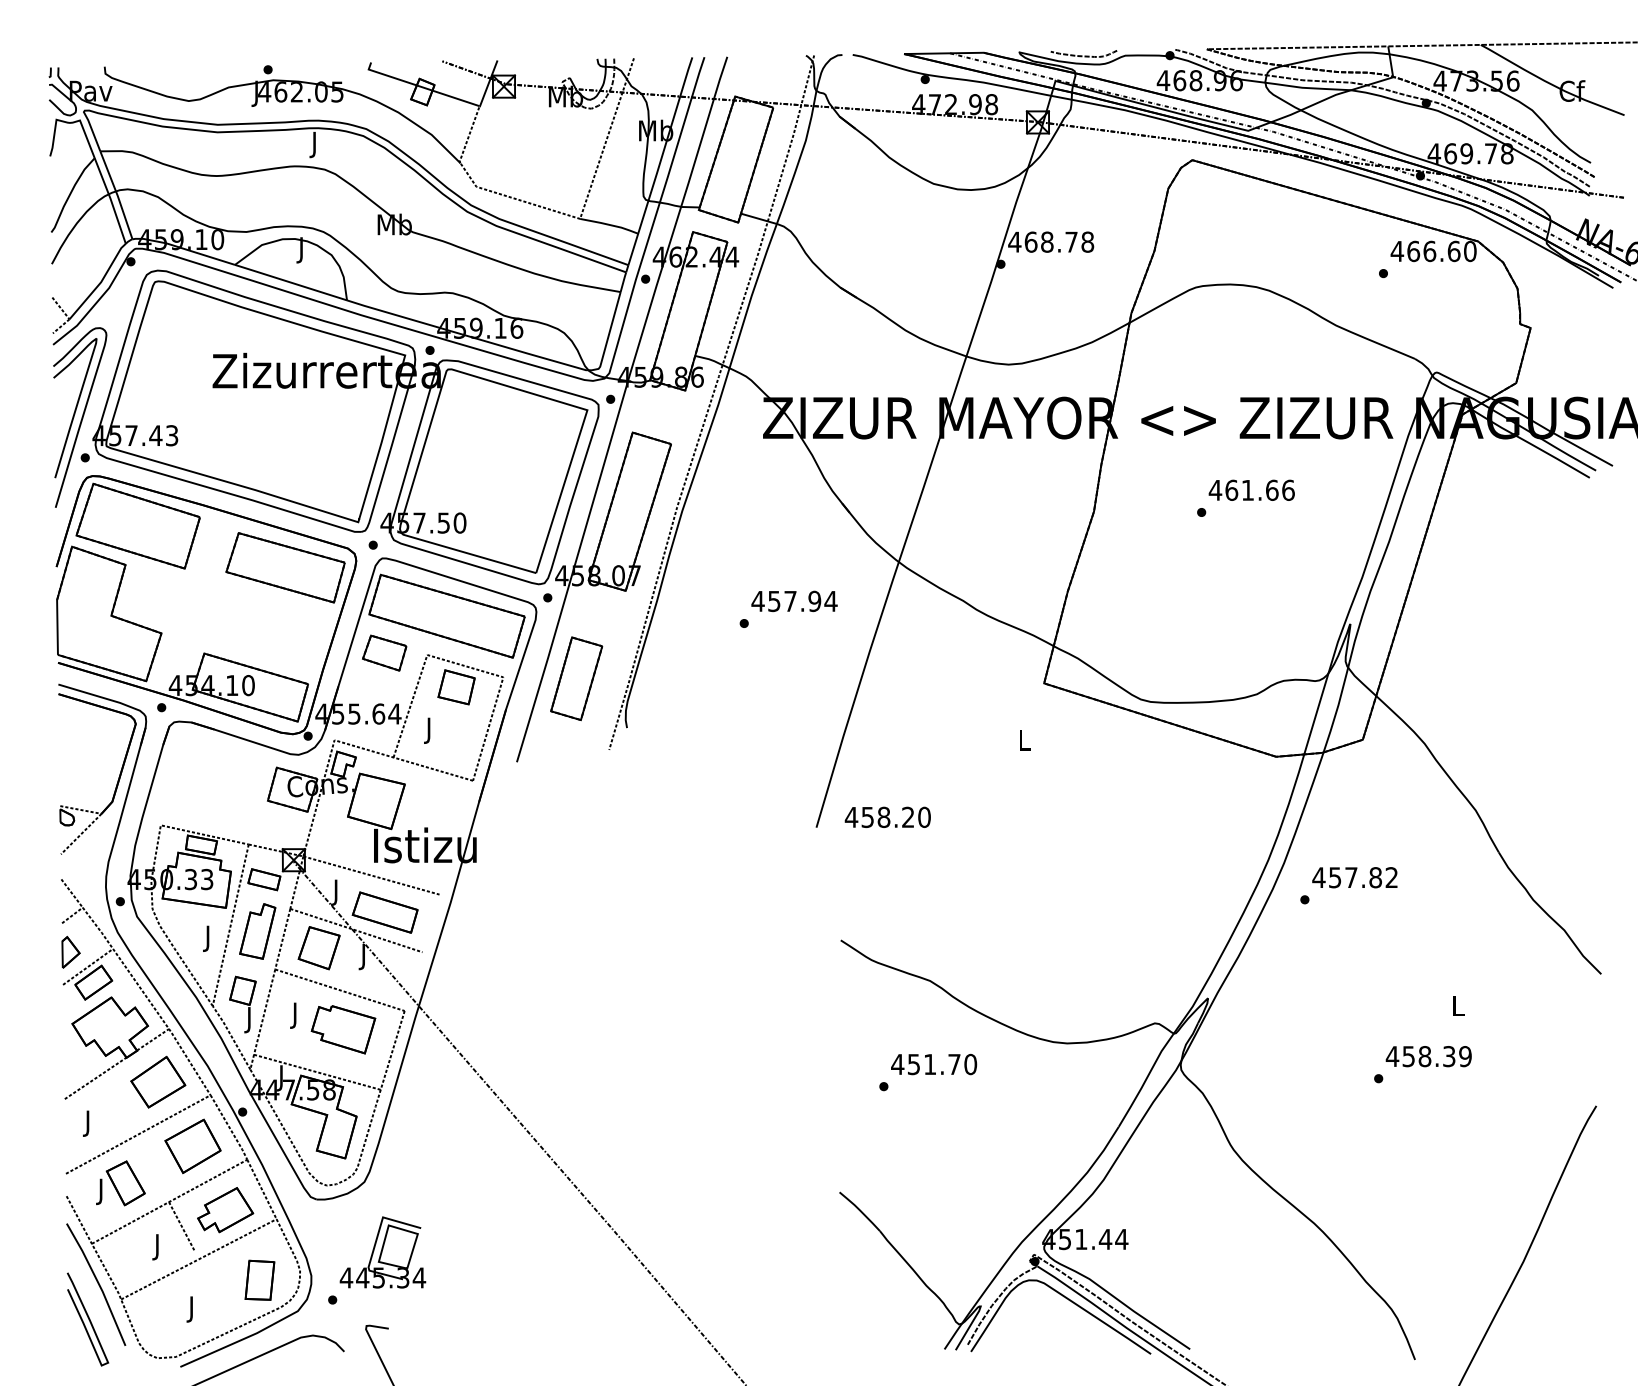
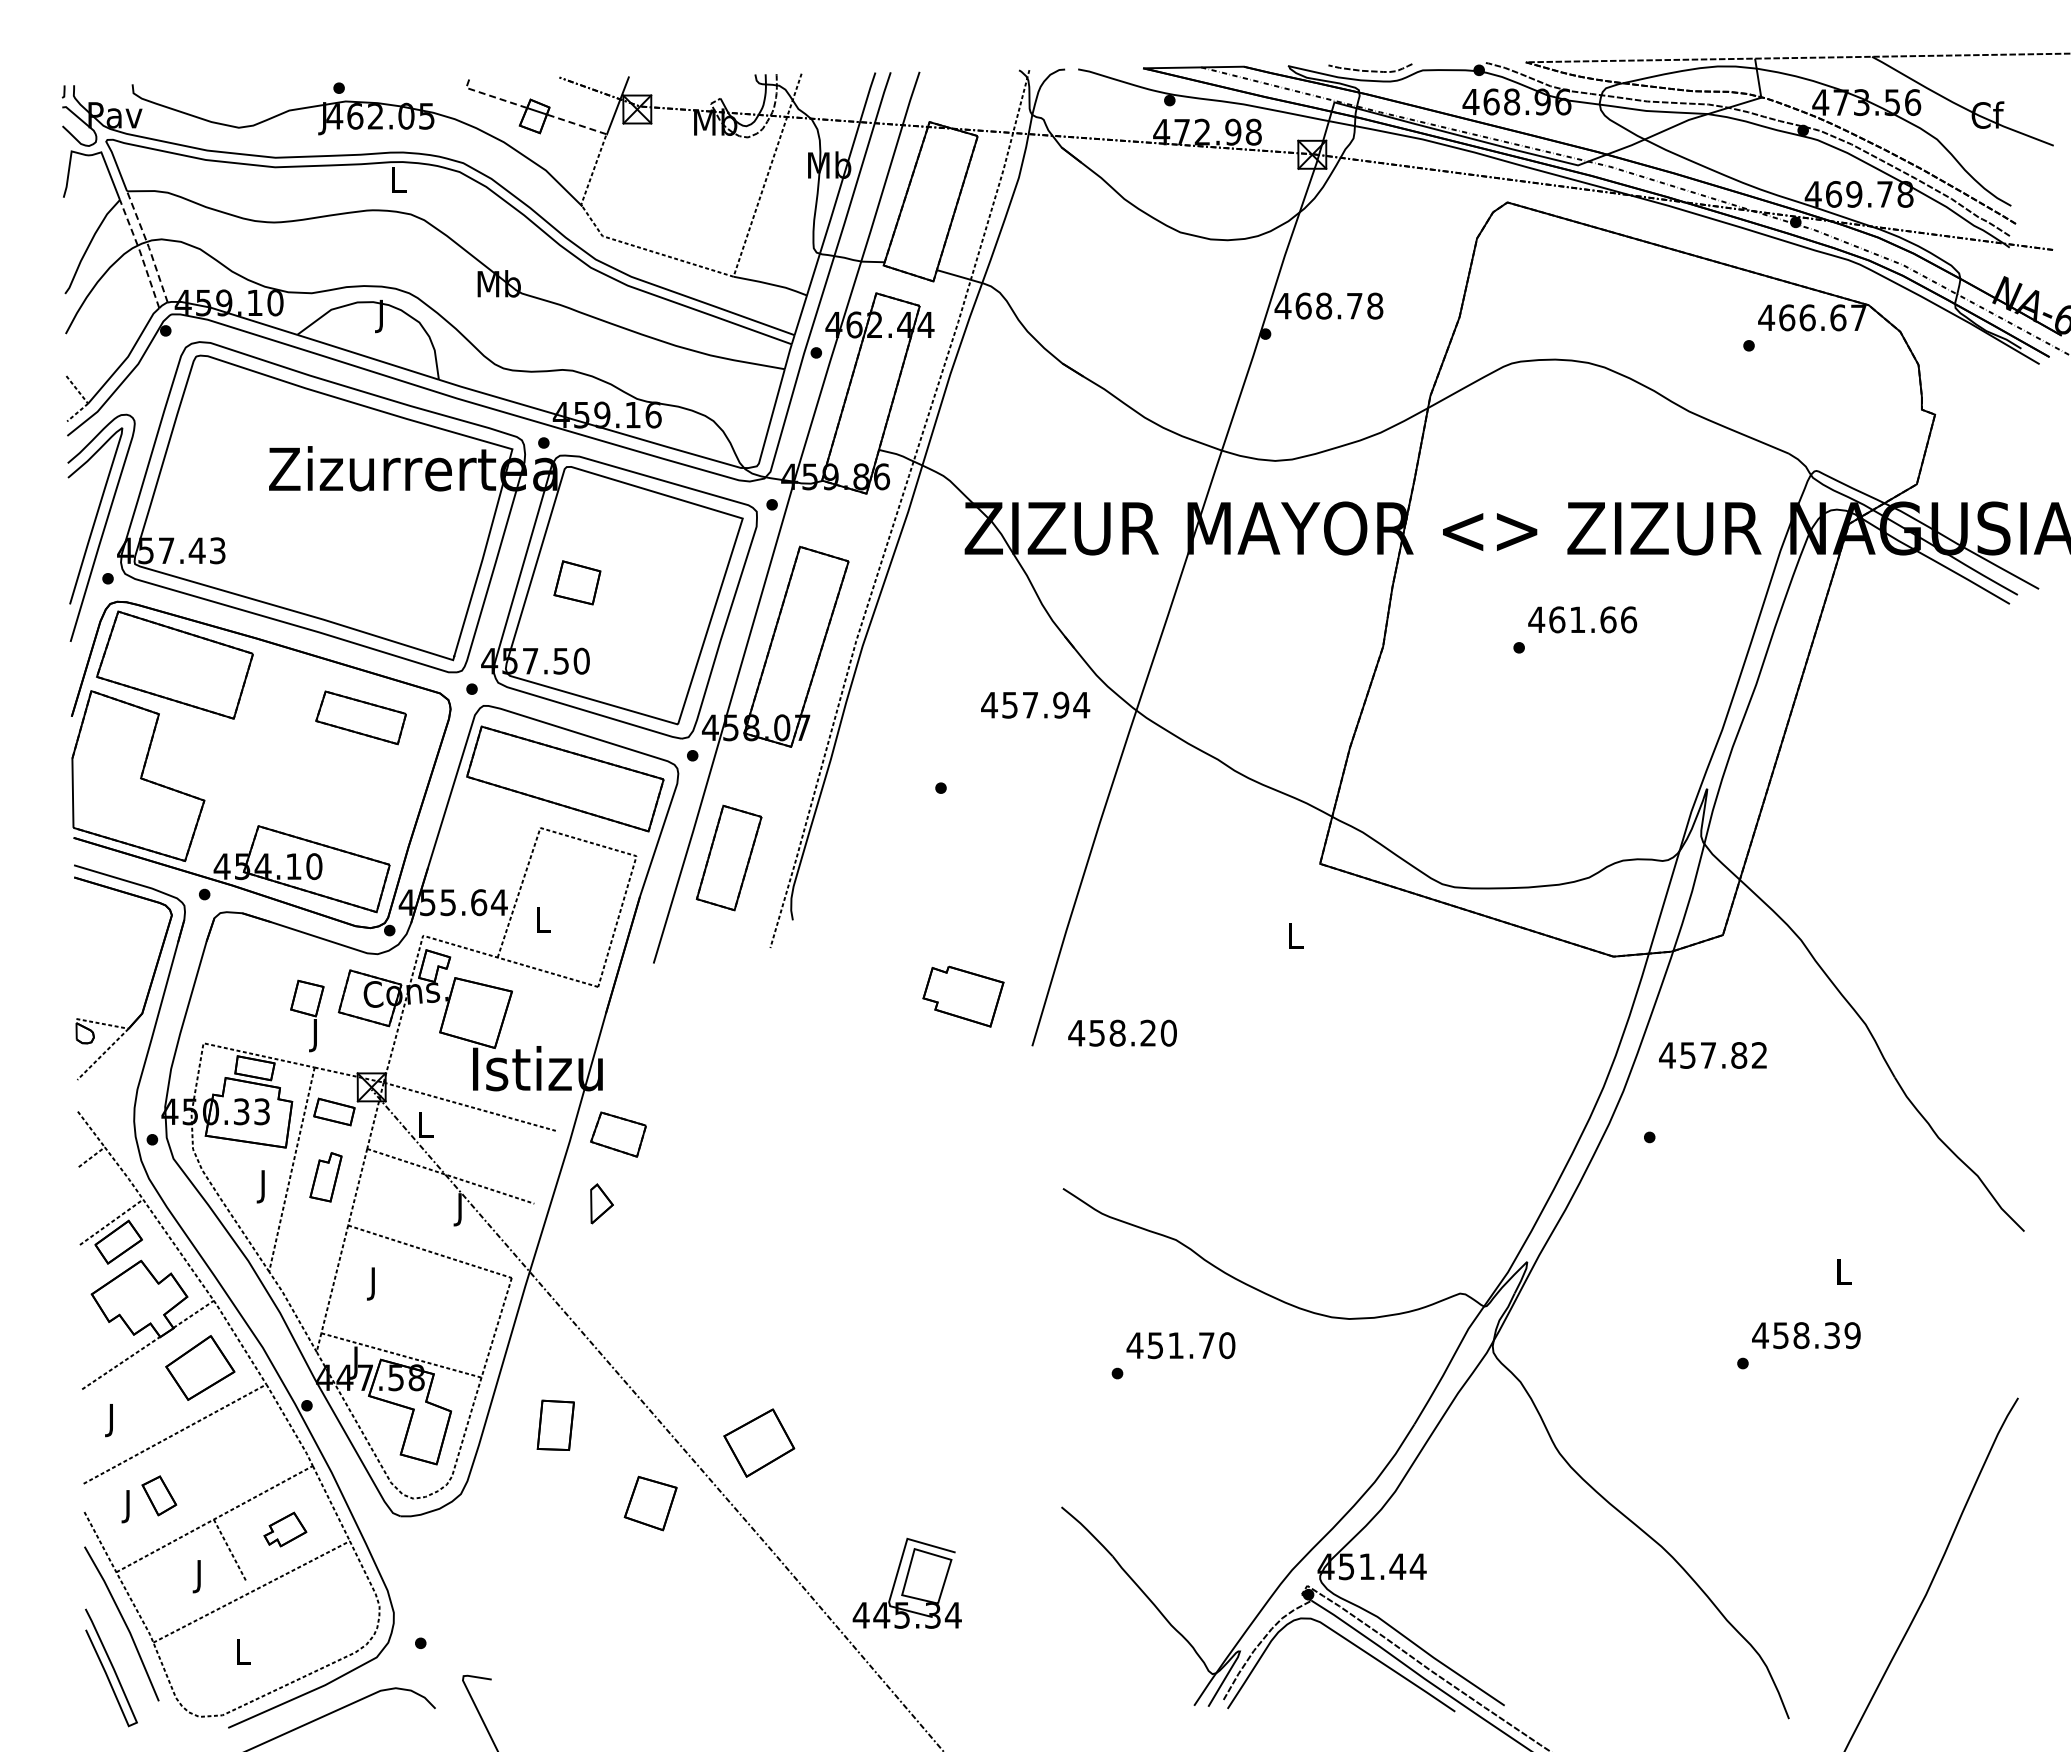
line: (388, 76) -> (491, 96), solid -> dashed
line: (455, 98) -> (576, 124), solid -> dashed
text: (315, 144) -> (398, 182), J -> L
line: (117, 195) -> (148, 246), solid -> dashed
line: (110, 199) -> (140, 252), solid -> dashed
text: (1470, 251) -> (1858, 317), 466.60 -> 466.67
part: (285, 567) -> (360, 717), size x0.6
text: (794, 600) -> (1035, 704), moved
part: (384, 653) -> (618, 1134), moved
part: (456, 687) -> (577, 582), moved
text: (429, 730) -> (543, 923), J -> L
text: (1354, 877) -> (1712, 1055), moved
text: (336, 892) -> (425, 1128), J -> L
part: (384, 912) -> (486, 1153), removed
part: (257, 930) -> (325, 1176), size x0.7
part: (319, 948) -> (650, 1503), moved
part: (70, 952) -> (601, 1203), moved
part: (243, 1004) -> (307, 1015), moved
part: (343, 1029) -> (963, 996), moved
part: (193, 1145) -> (759, 1442), moved
part: (125, 1183) -> (159, 1495), size x0.7
part: (225, 1209) -> (285, 1529), size x0.6
part: (382, 1251) -> (906, 1582), moved
part: (259, 1279) -> (555, 1424), moved
text: (192, 1308) -> (243, 1654), J -> L

